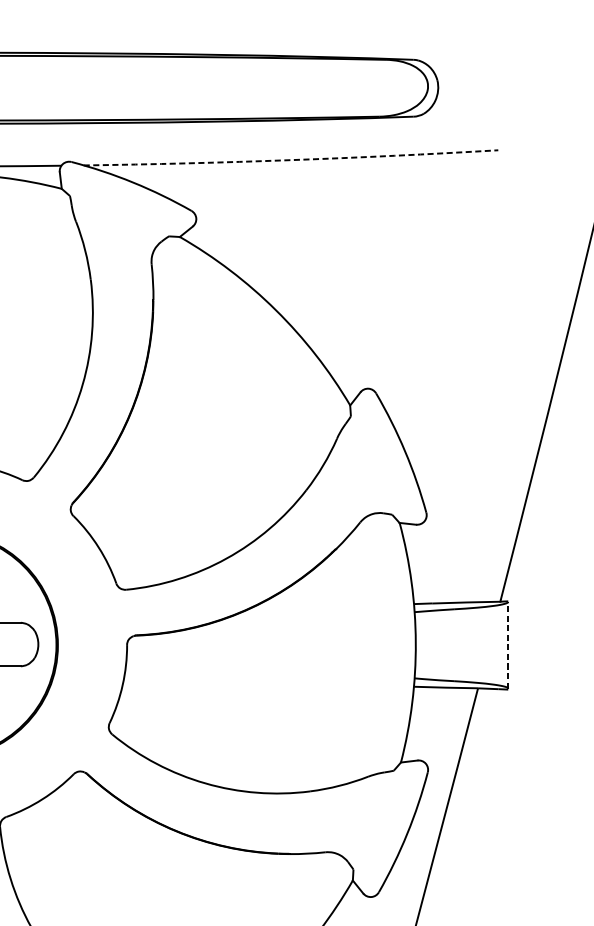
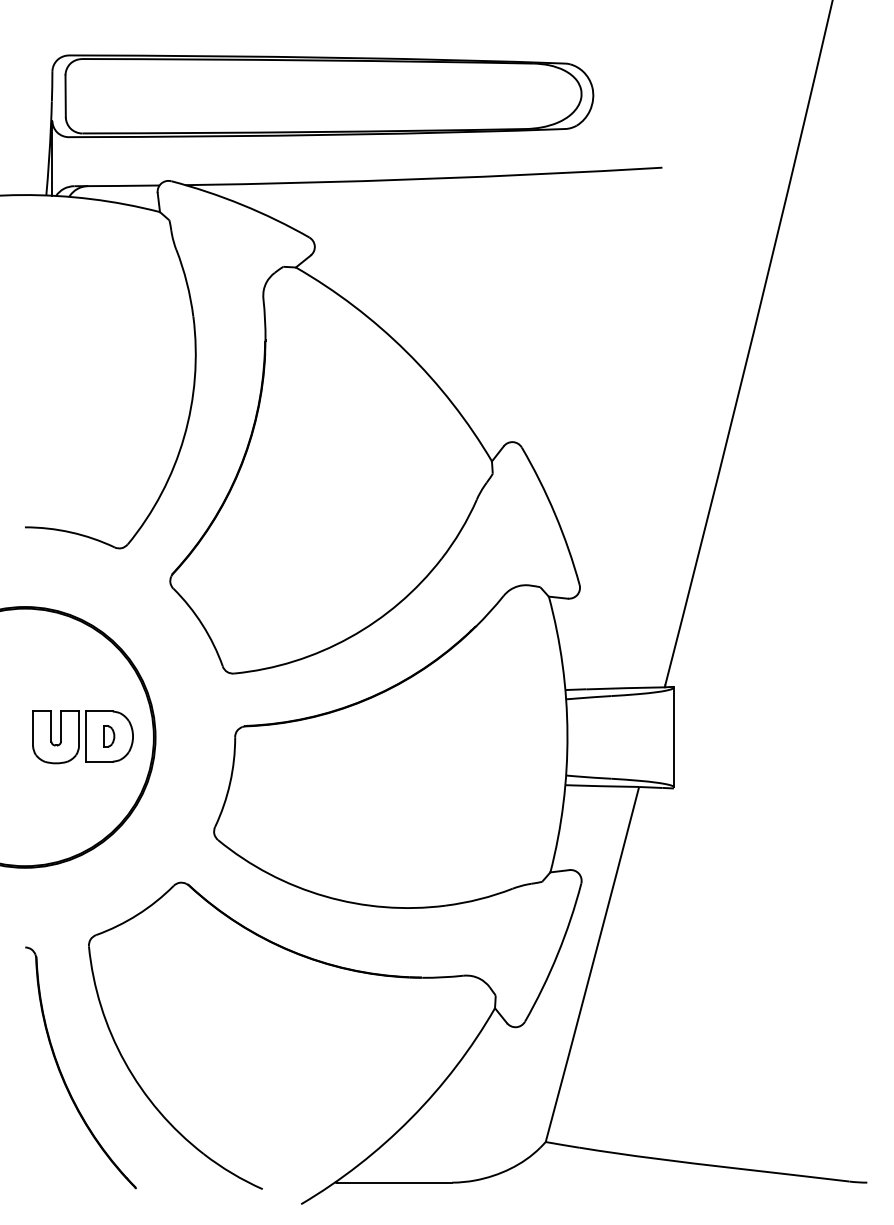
arc: (290, 160) -> (423, 179), dashed -> solid
part: (17, 644) -> (109, 736), added
line: (507, 644) -> (673, 736), dashed -> solid

